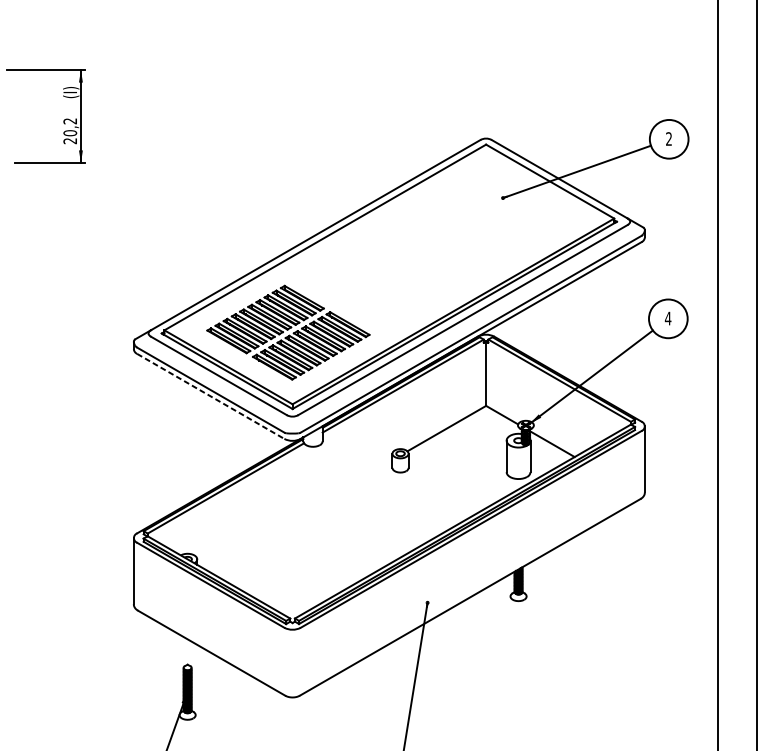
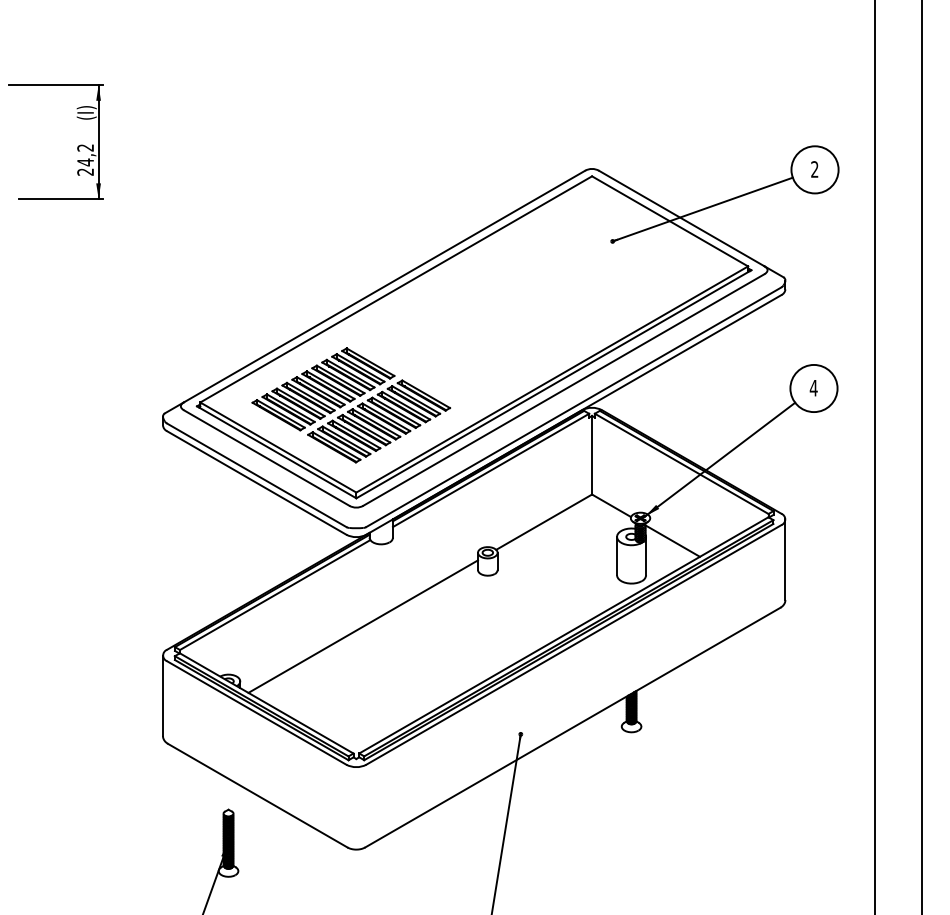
text: (70, 133) -> (85, 162), 20,2 -> 24,2
line: (211, 396) -> (257, 483), dashed -> solid
line: (297, 514) -> (362, 626), added

